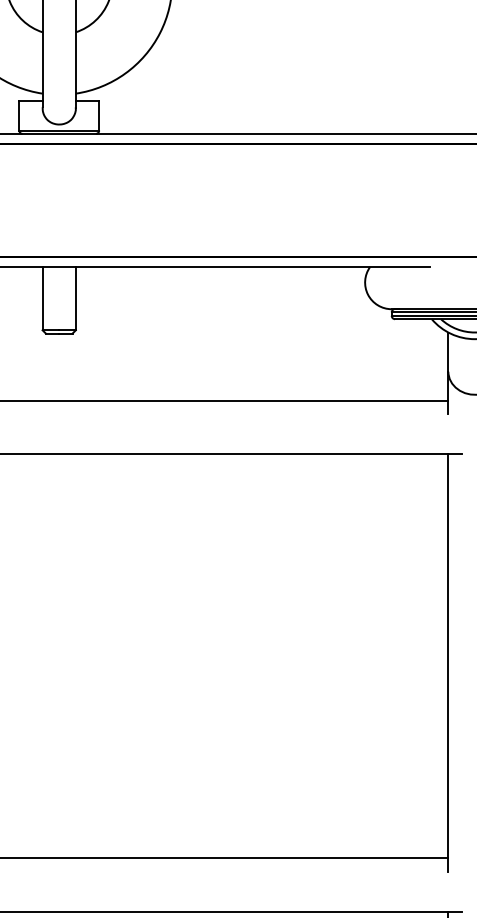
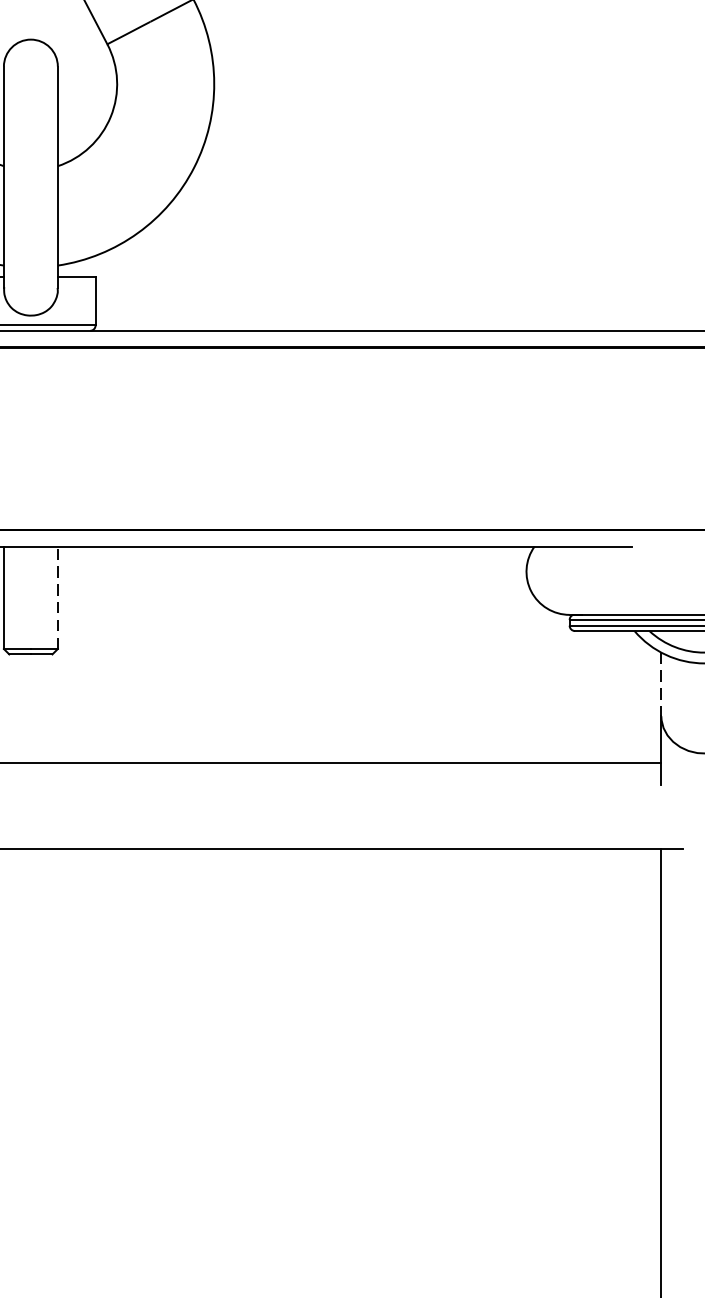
line: (75, 298) -> (57, 597), solid -> dashed
line: (448, 352) -> (661, 685), solid -> dashed

